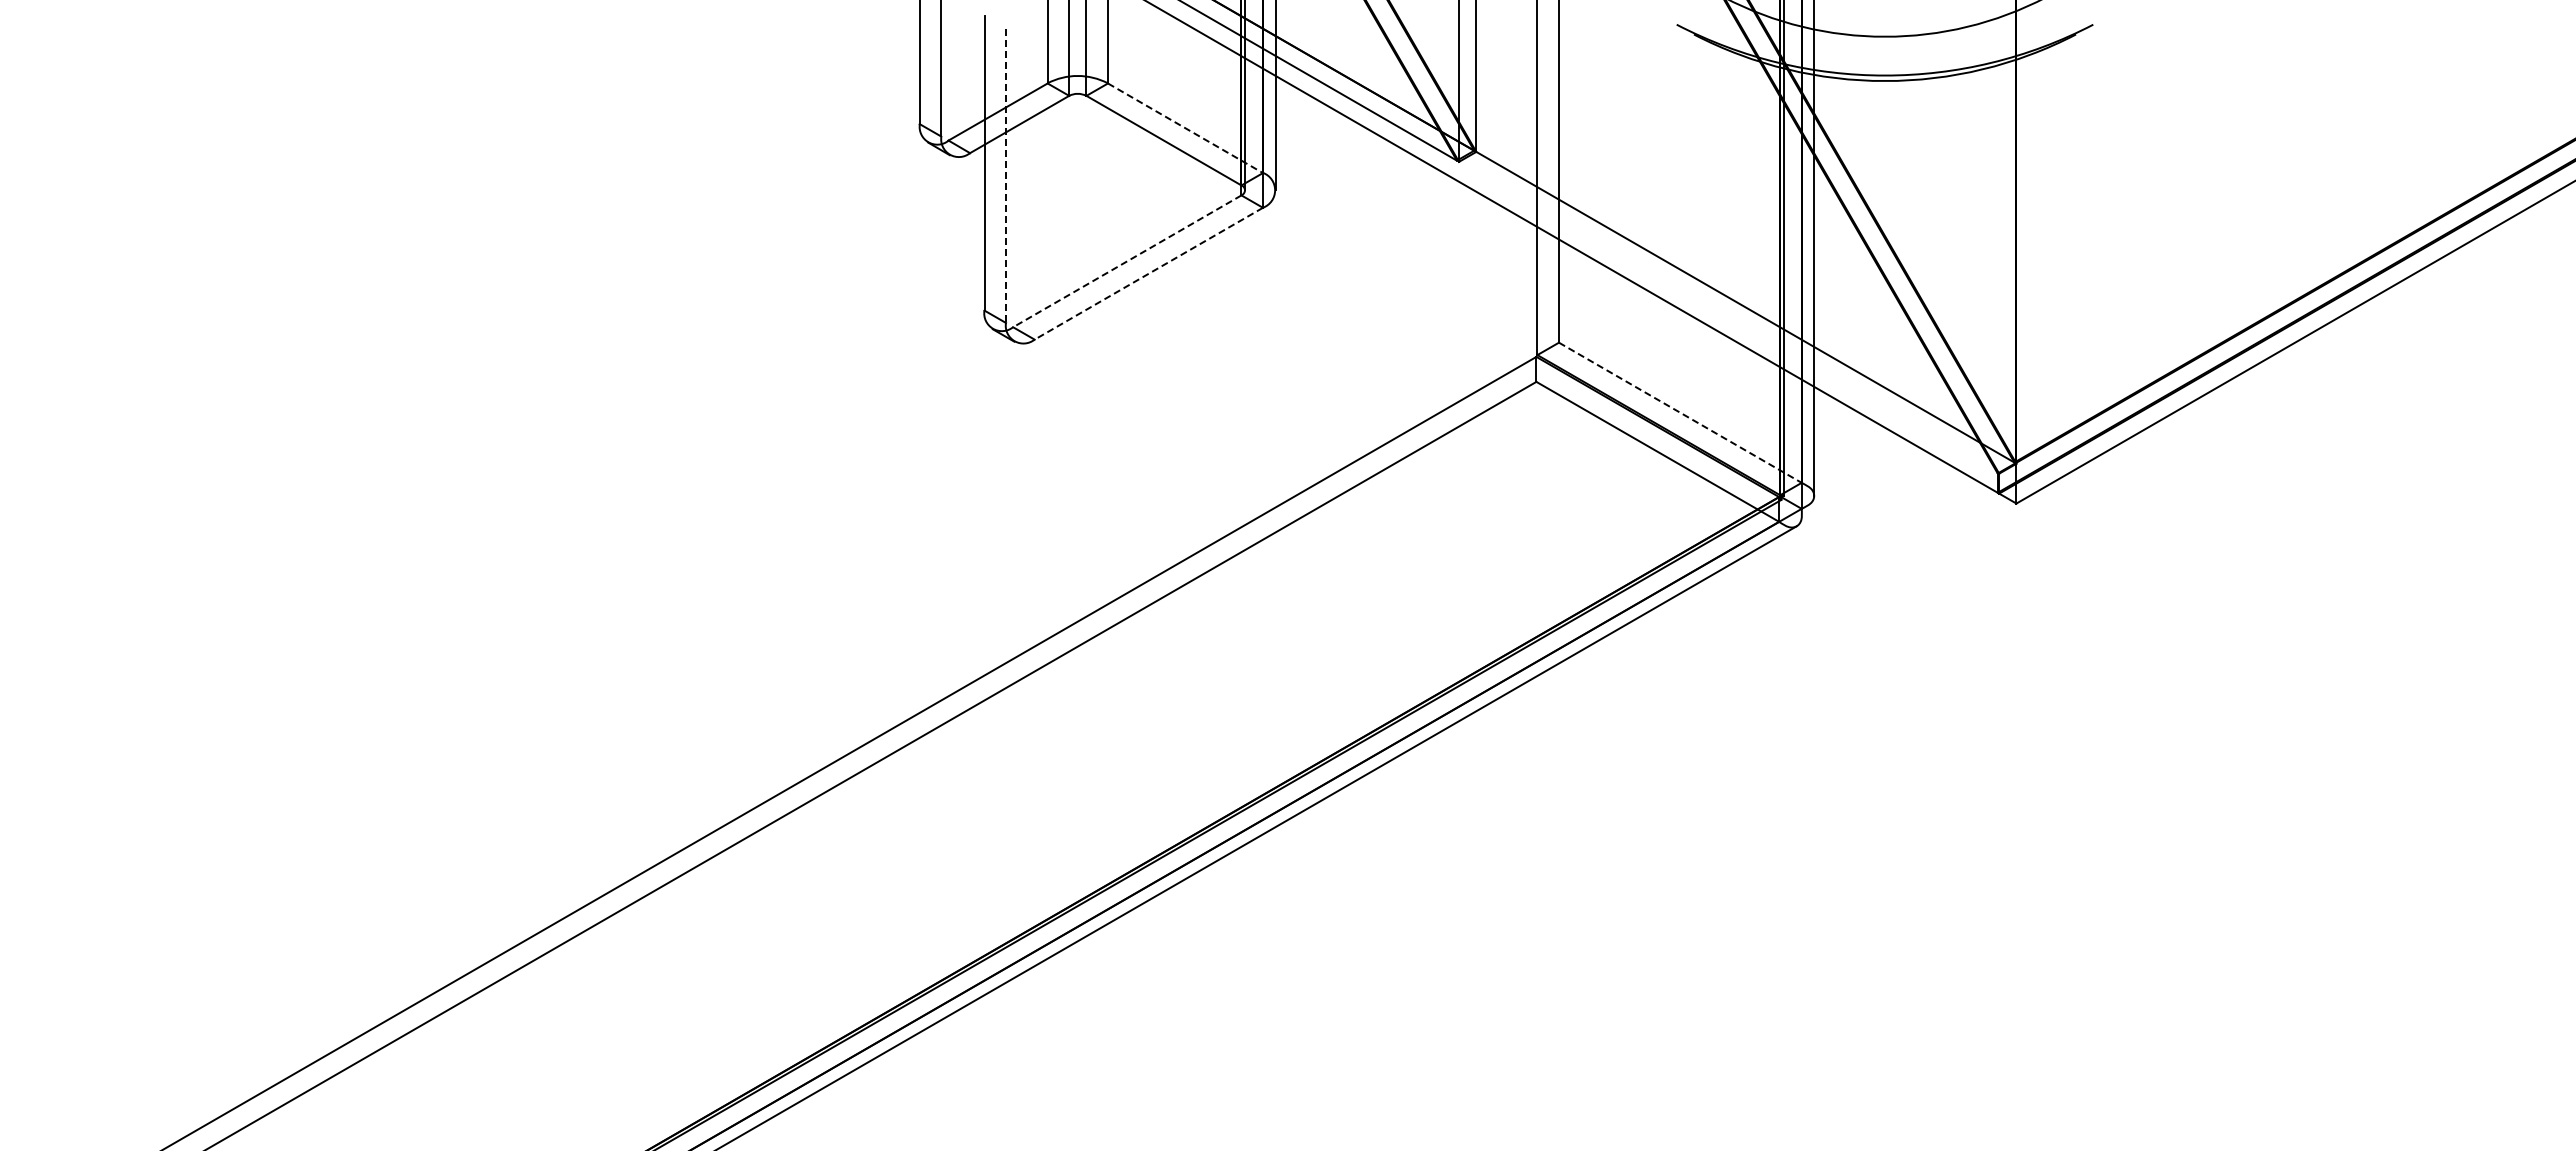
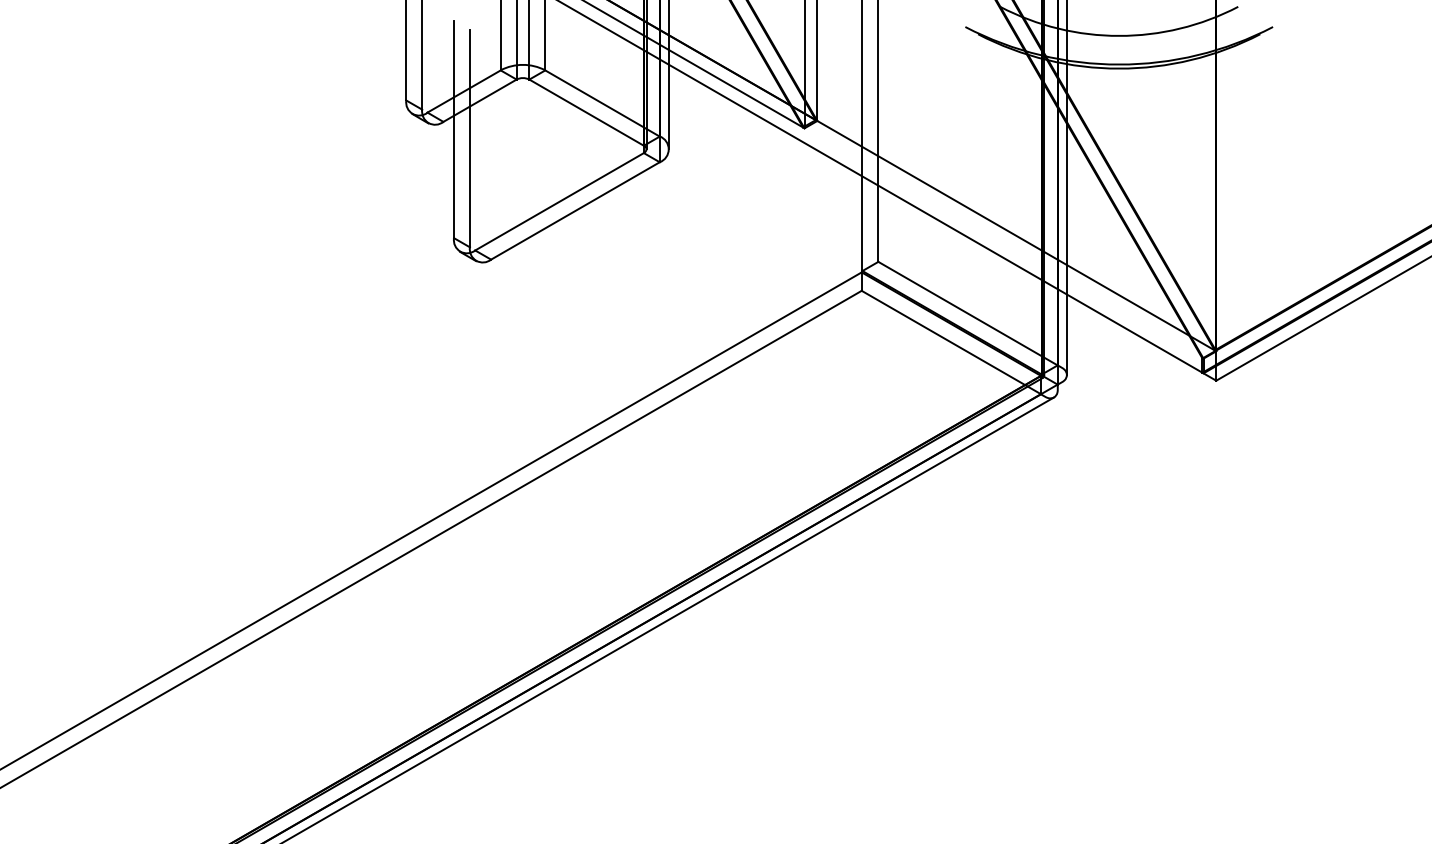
line: (1185, 128) -> (602, 103), dashed -> solid
line: (1006, 176) -> (470, 139), dashed -> solid
line: (1127, 261) -> (559, 201), dashed -> solid
line: (1148, 273) -> (575, 210), dashed -> solid
line: (1680, 413) -> (968, 314), dashed -> solid

